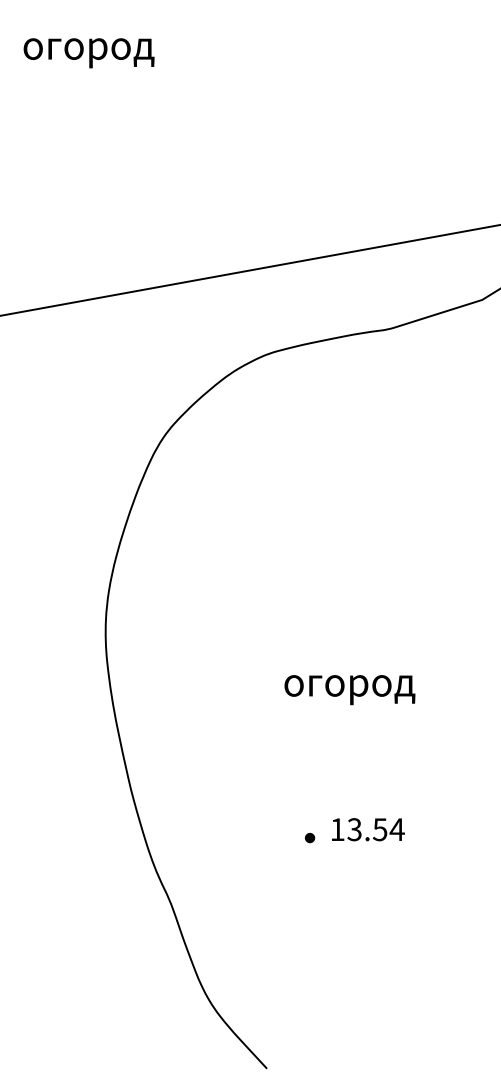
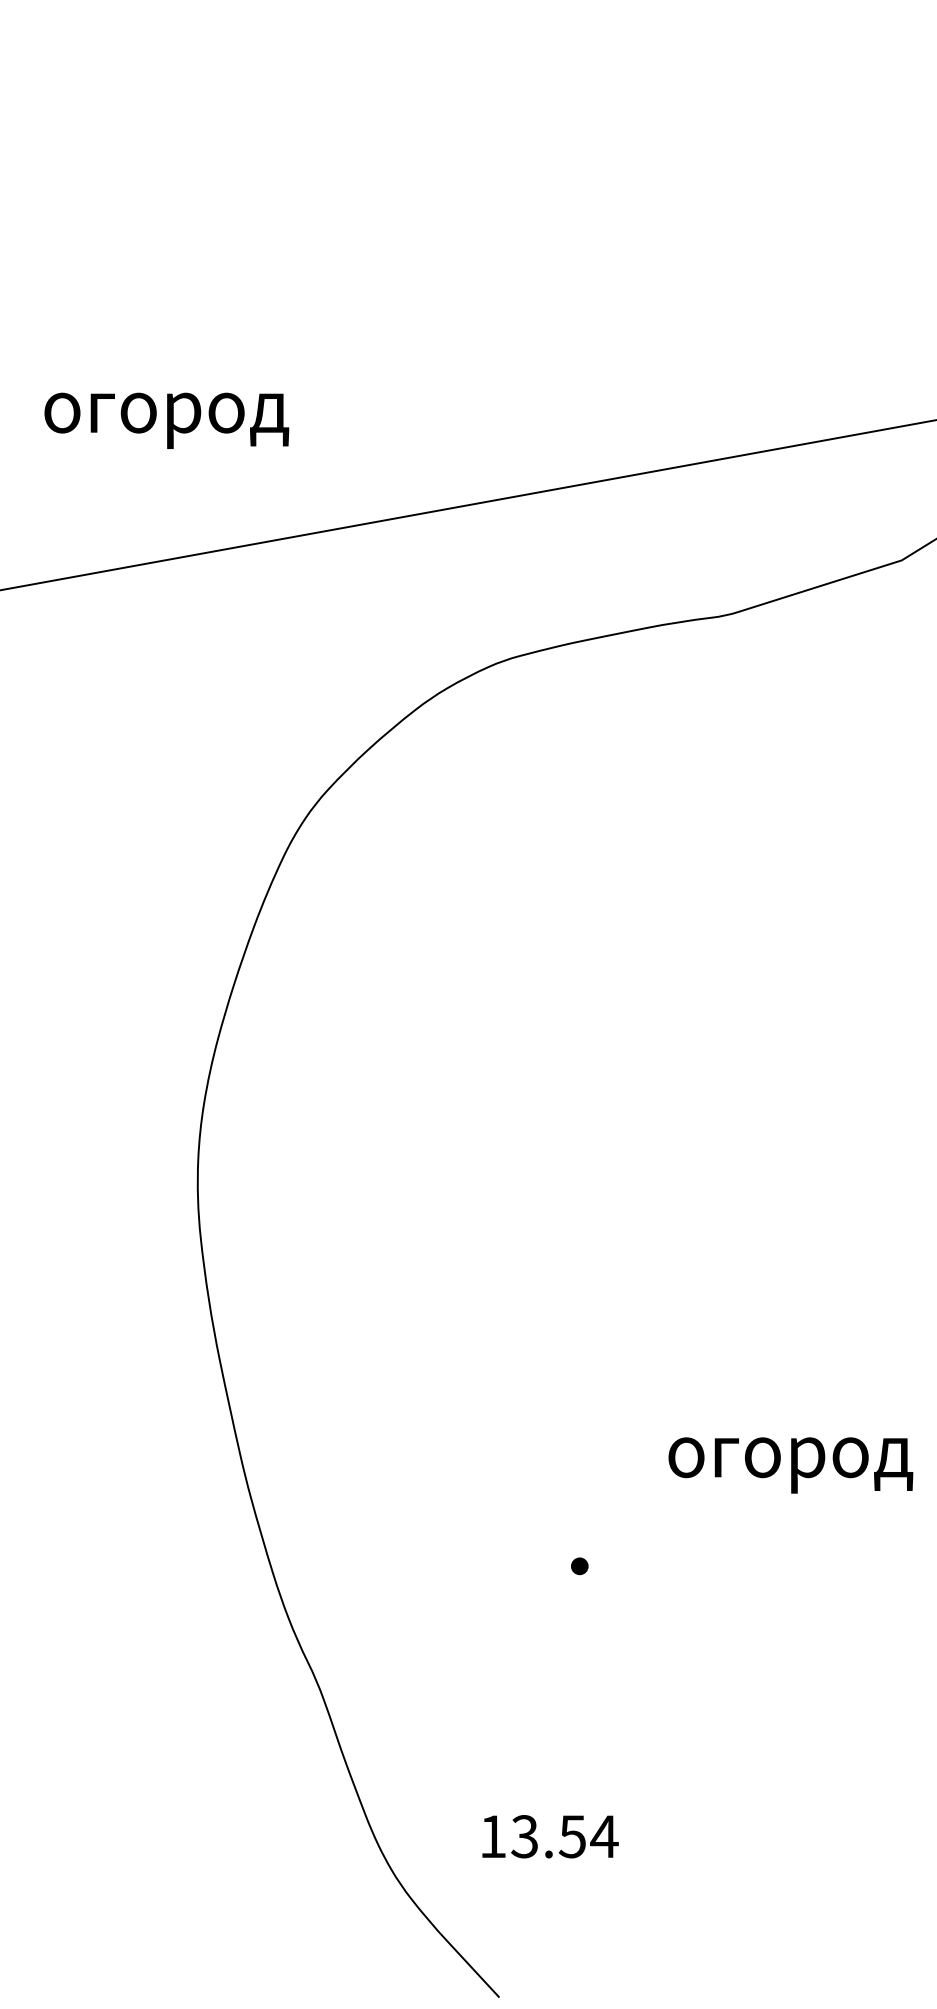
text: (88, 53) -> (165, 421), moved
text: (349, 690) -> (790, 1466), moved
text: (368, 829) -> (550, 1836), moved

